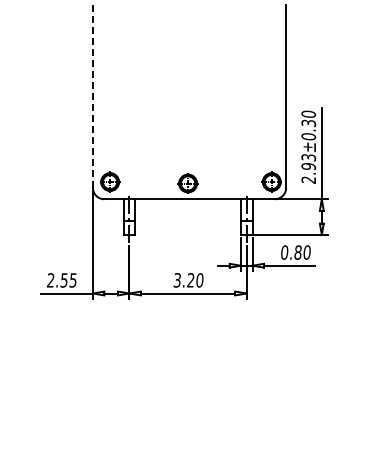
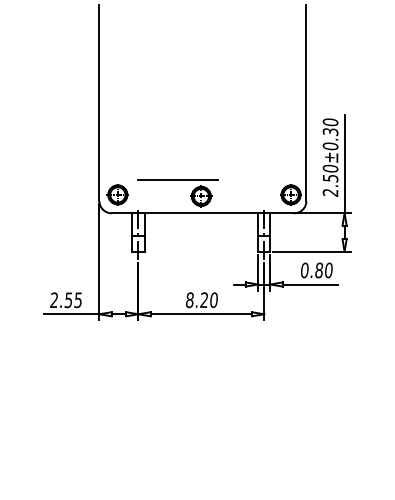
line: (92, 96) -> (98, 103), dashed -> solid
text: (308, 162) -> (330, 173), 2.93±0.30 -> 2.50±0.30
line: (165, 167) -> (177, 179), added
text: (177, 280) -> (190, 300), 3.20 -> 8.20

